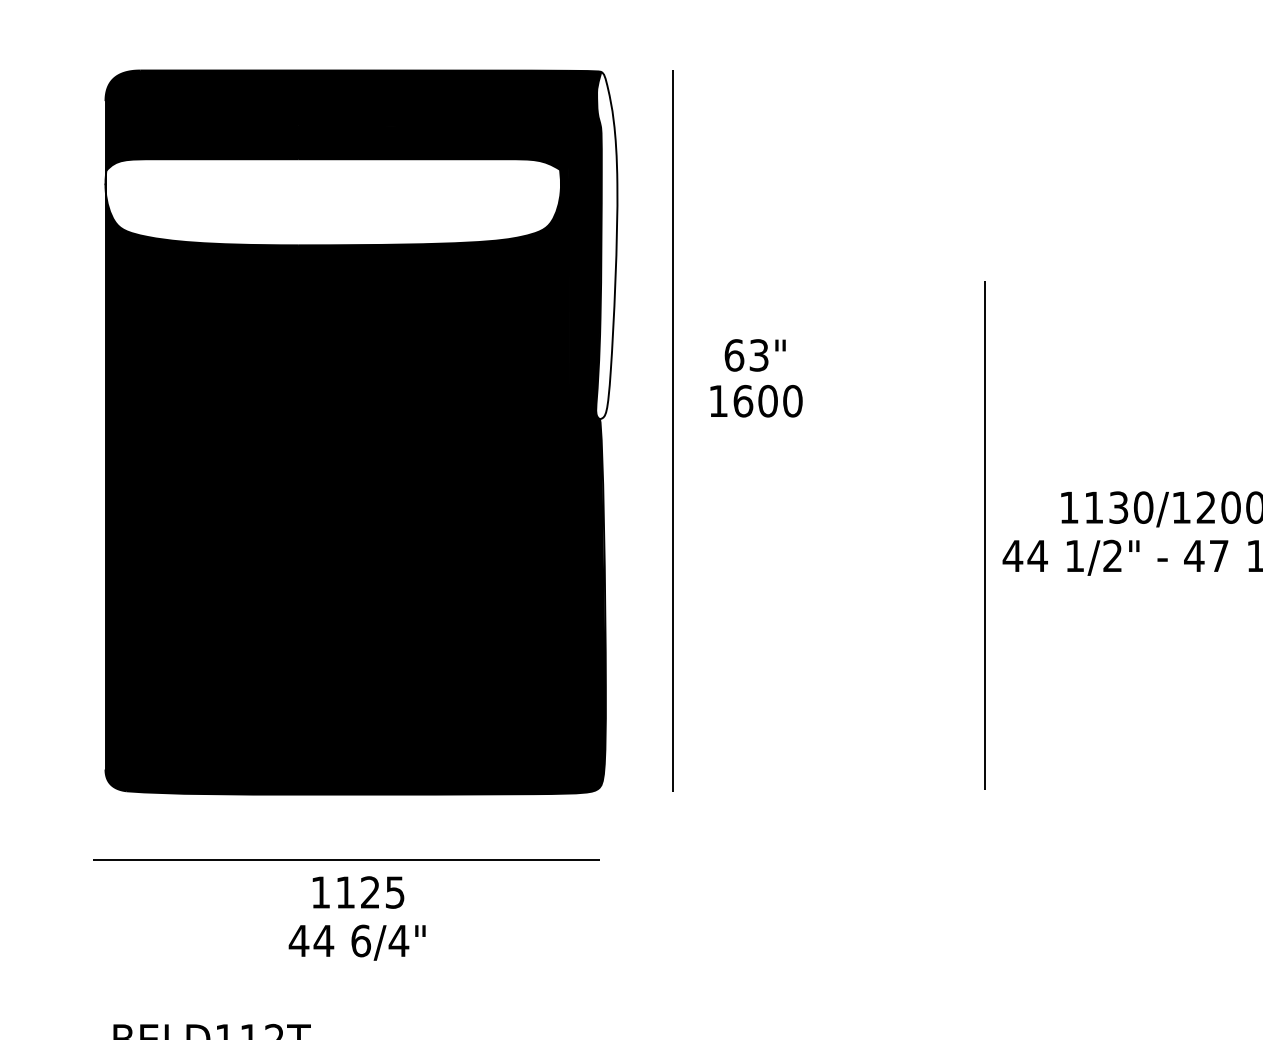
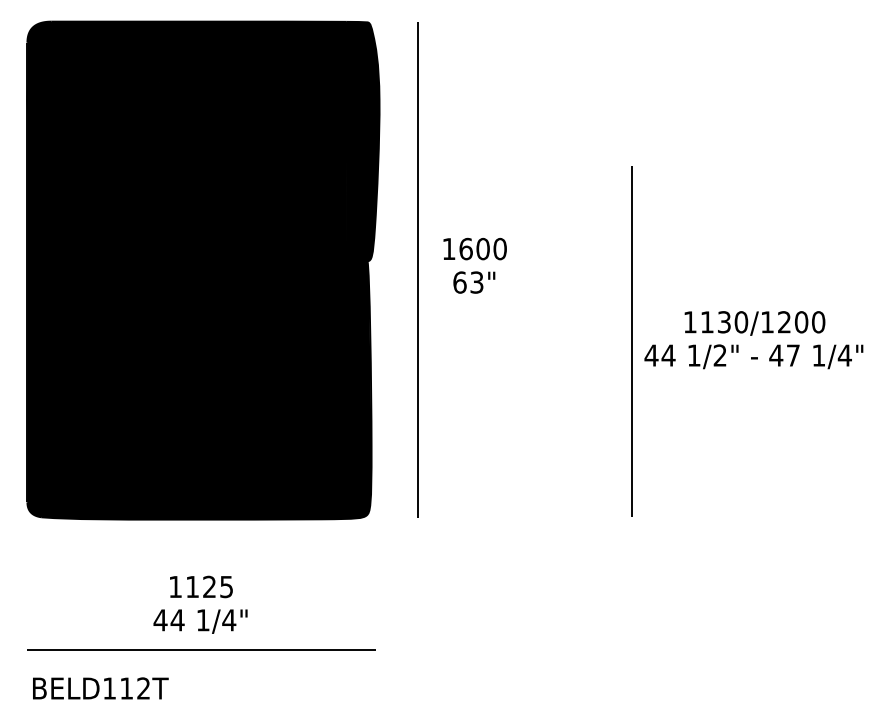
fill: (332, 201) -> (183, 111), added
fill: (605, 244) -> (371, 141), added
text: (755, 355) -> (474, 282), moved
line: (346, 858) -> (201, 649), moved
text: (361, 941) -> (203, 620), 6/4" -> 1/4"

